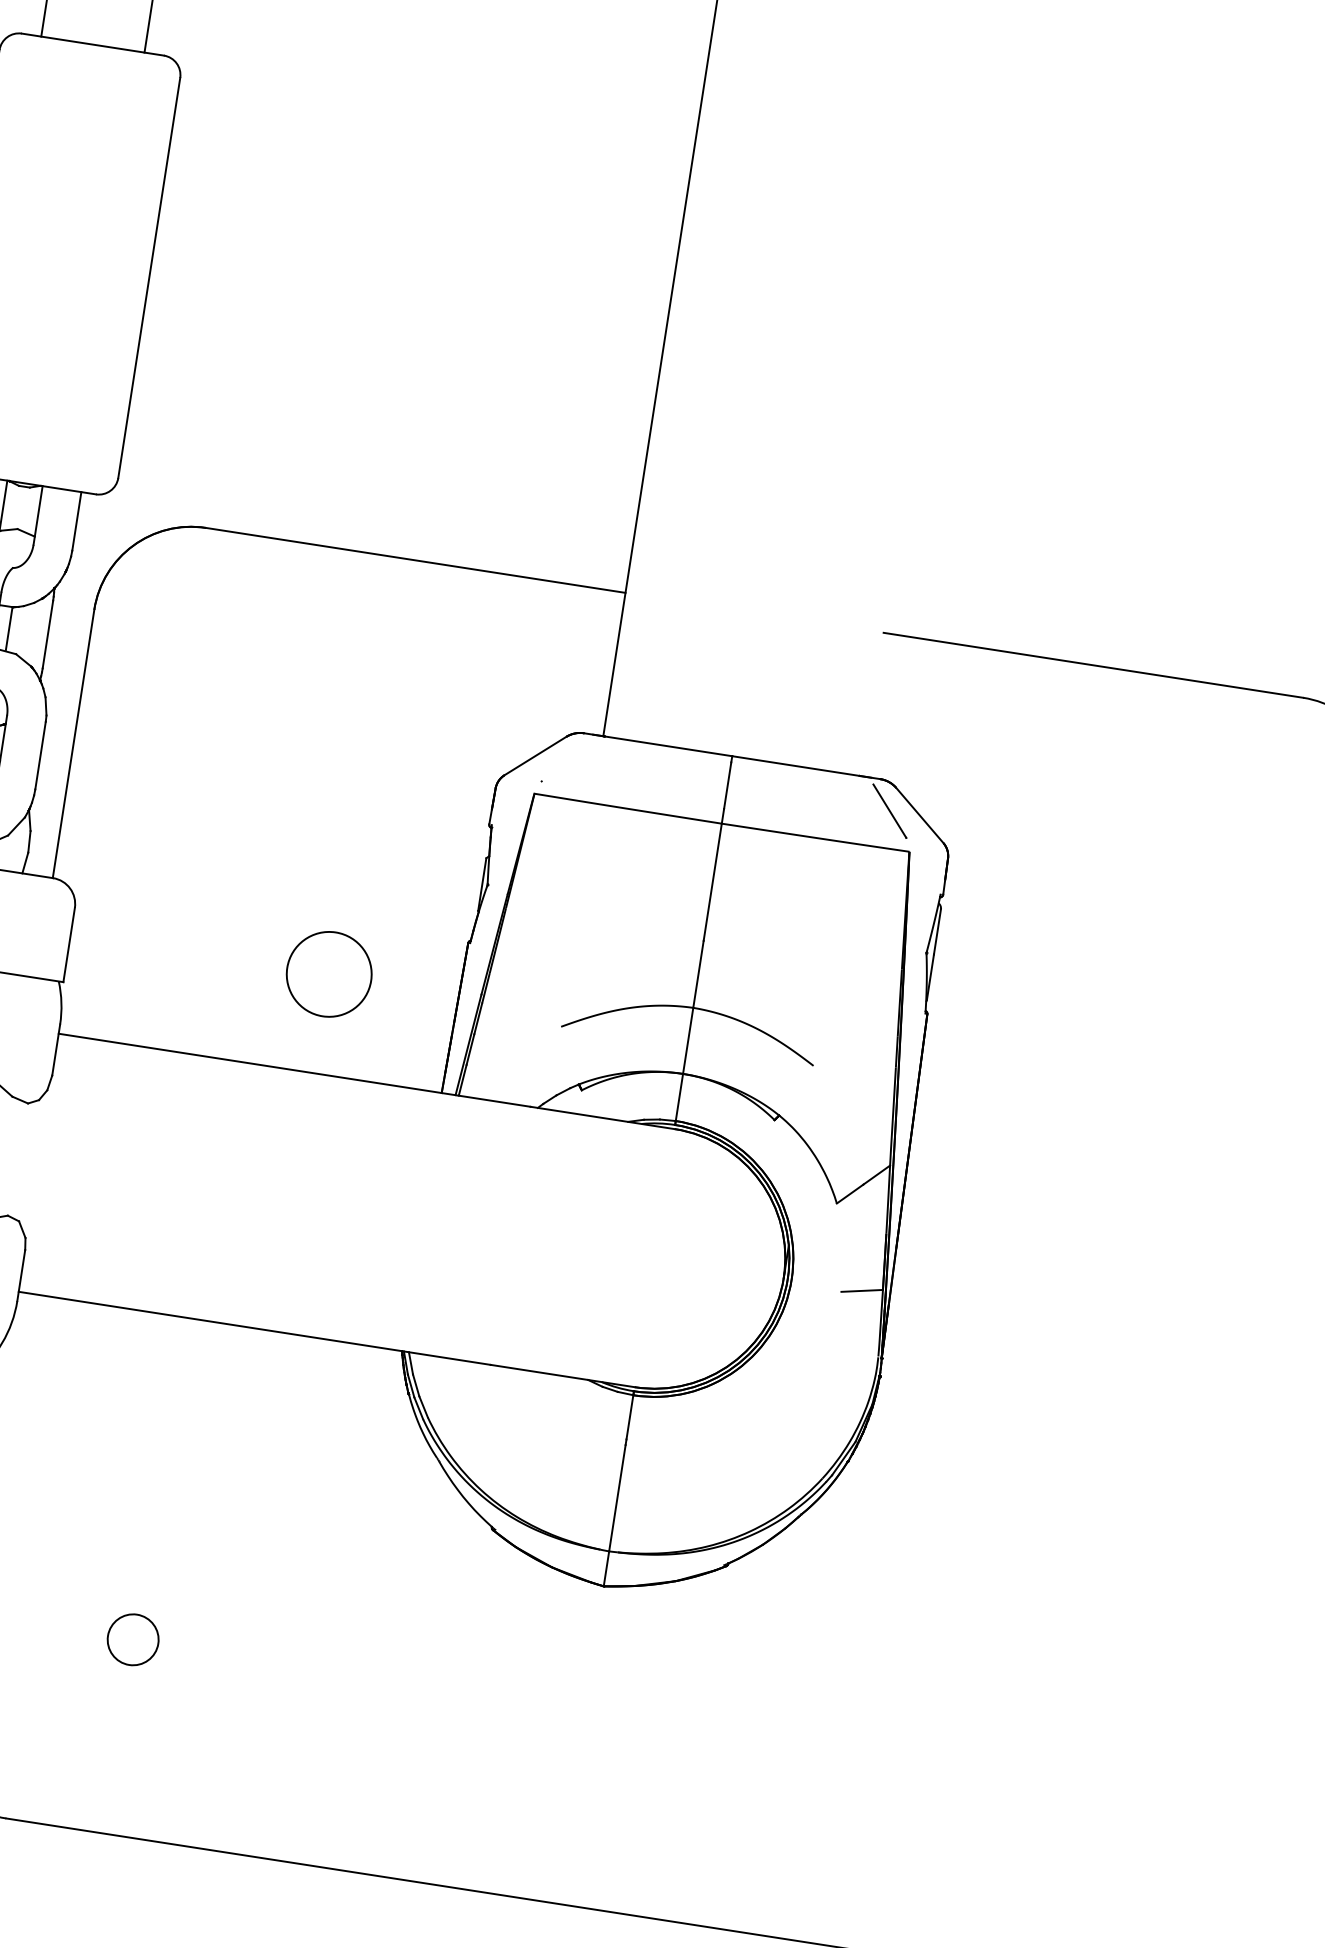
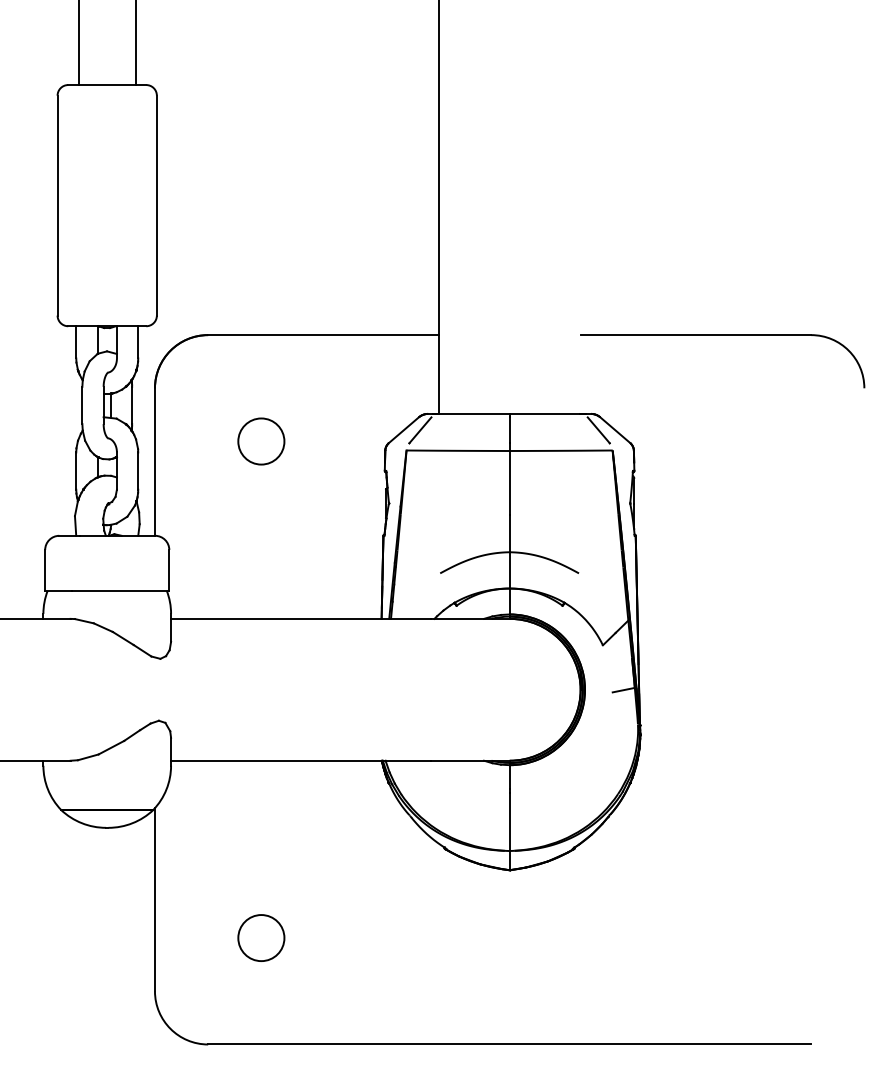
line: (565, 761) -> (420, 430), added
circle: (329, 974) -> (261, 441), moved
circle: (133, 1638) -> (261, 937), size x1.67

